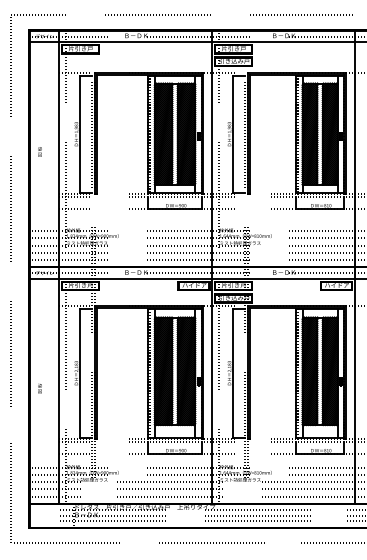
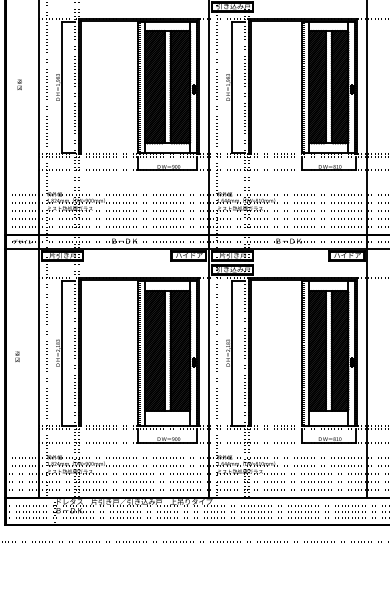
text: (39, 151) -> (19, 84), moved
text: (39, 388) -> (16, 356), moved

